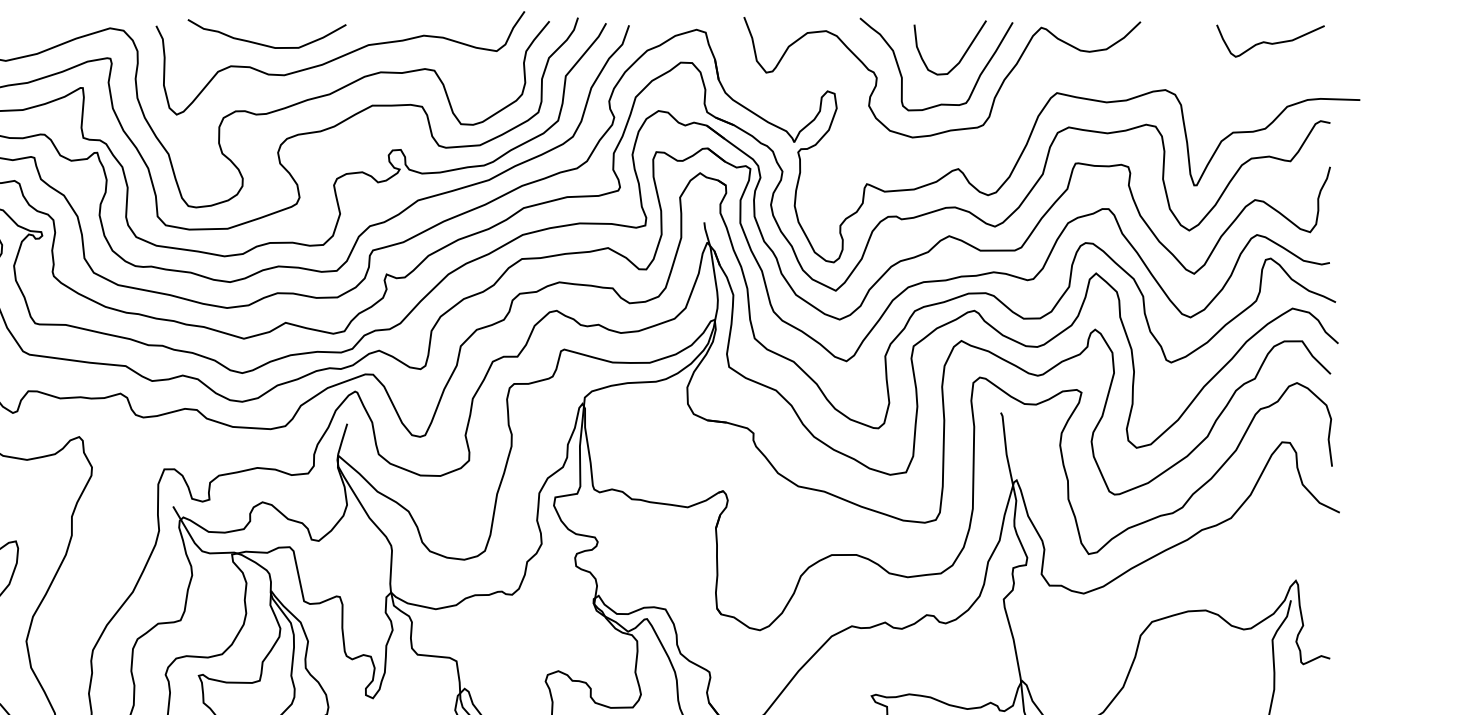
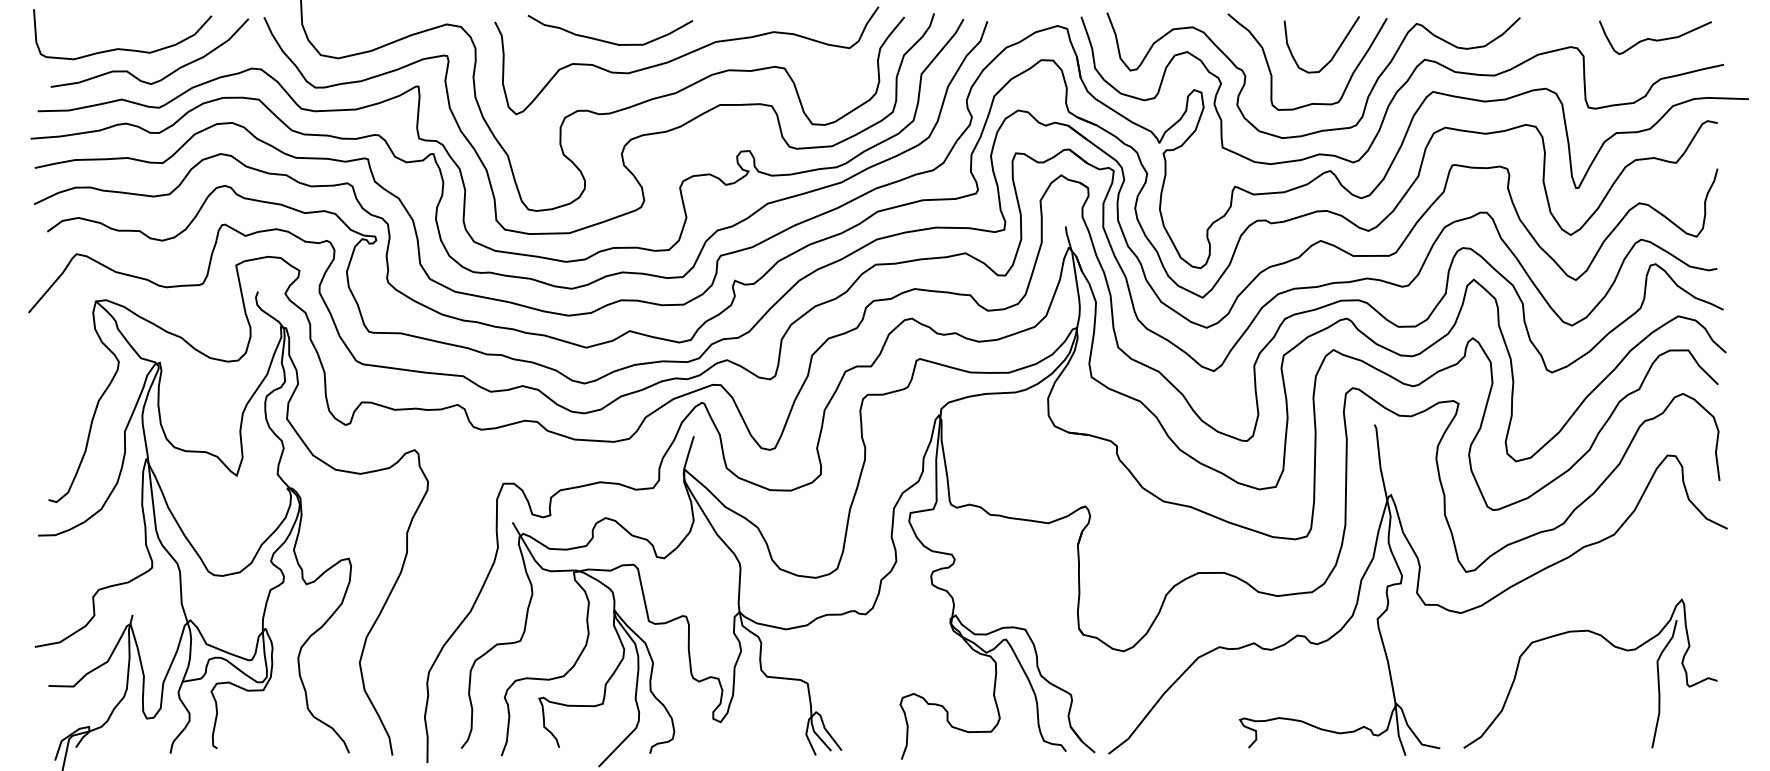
curve: (1025, 90) -> (1400, 89), added

